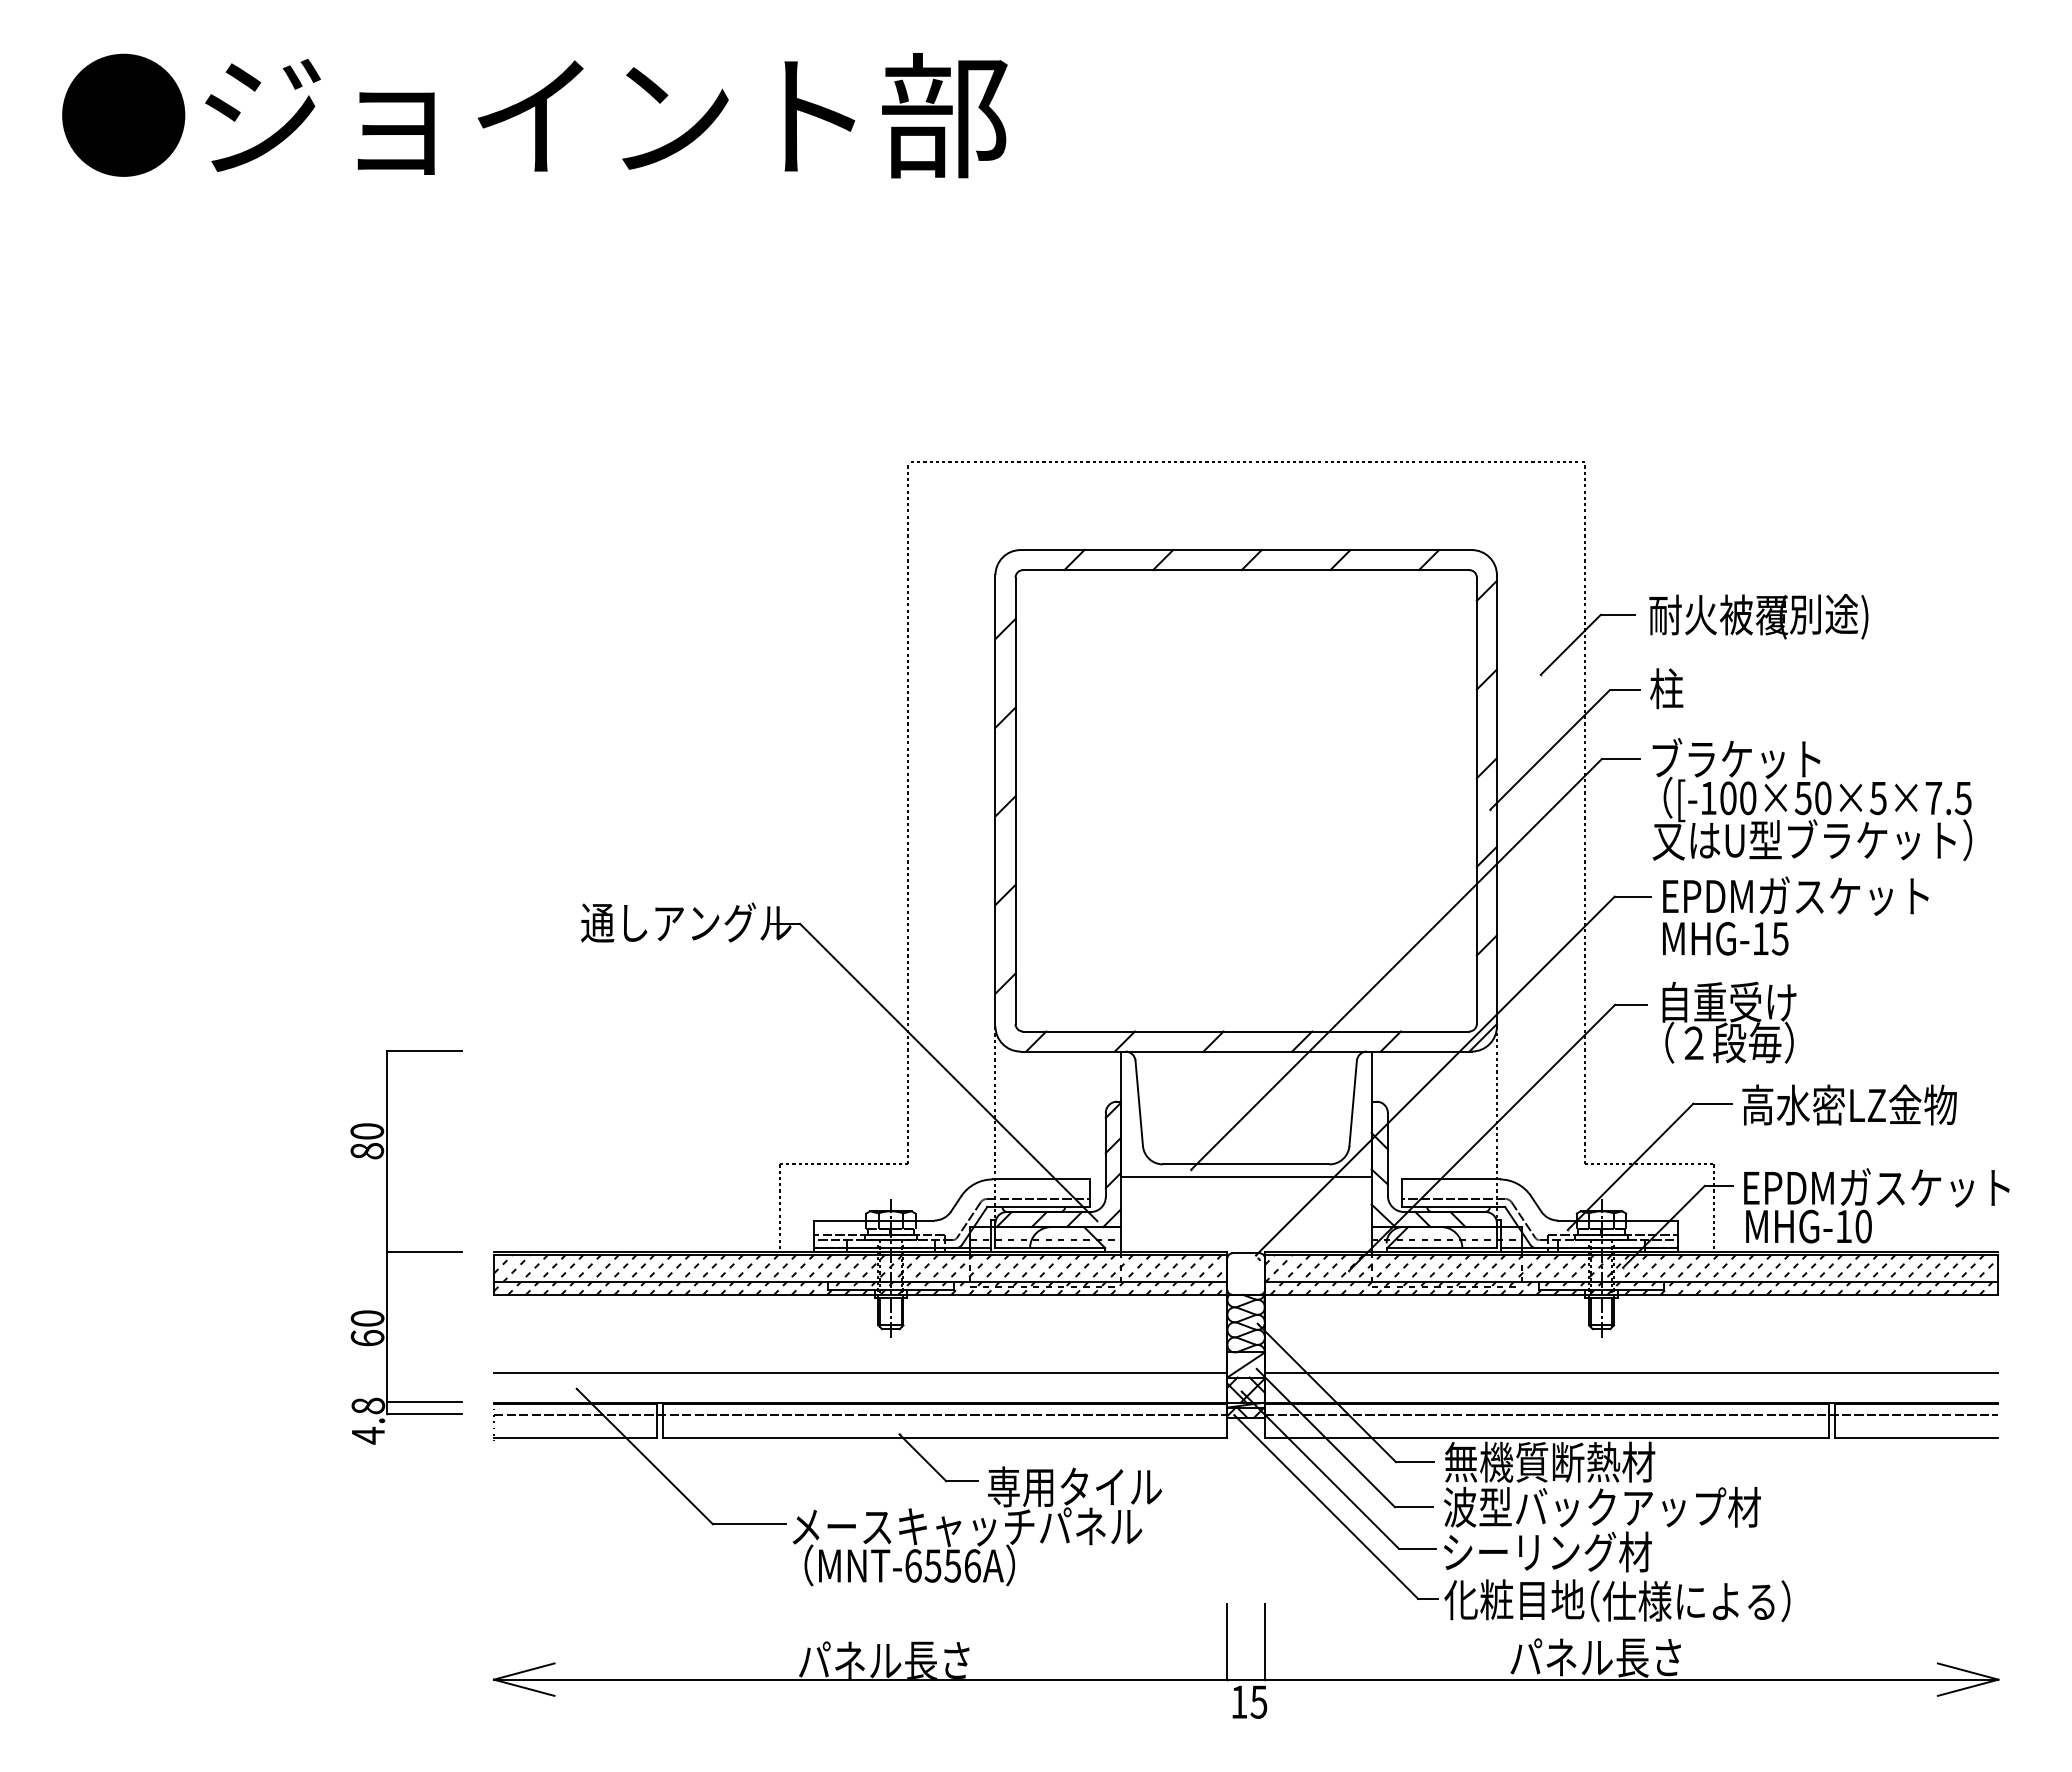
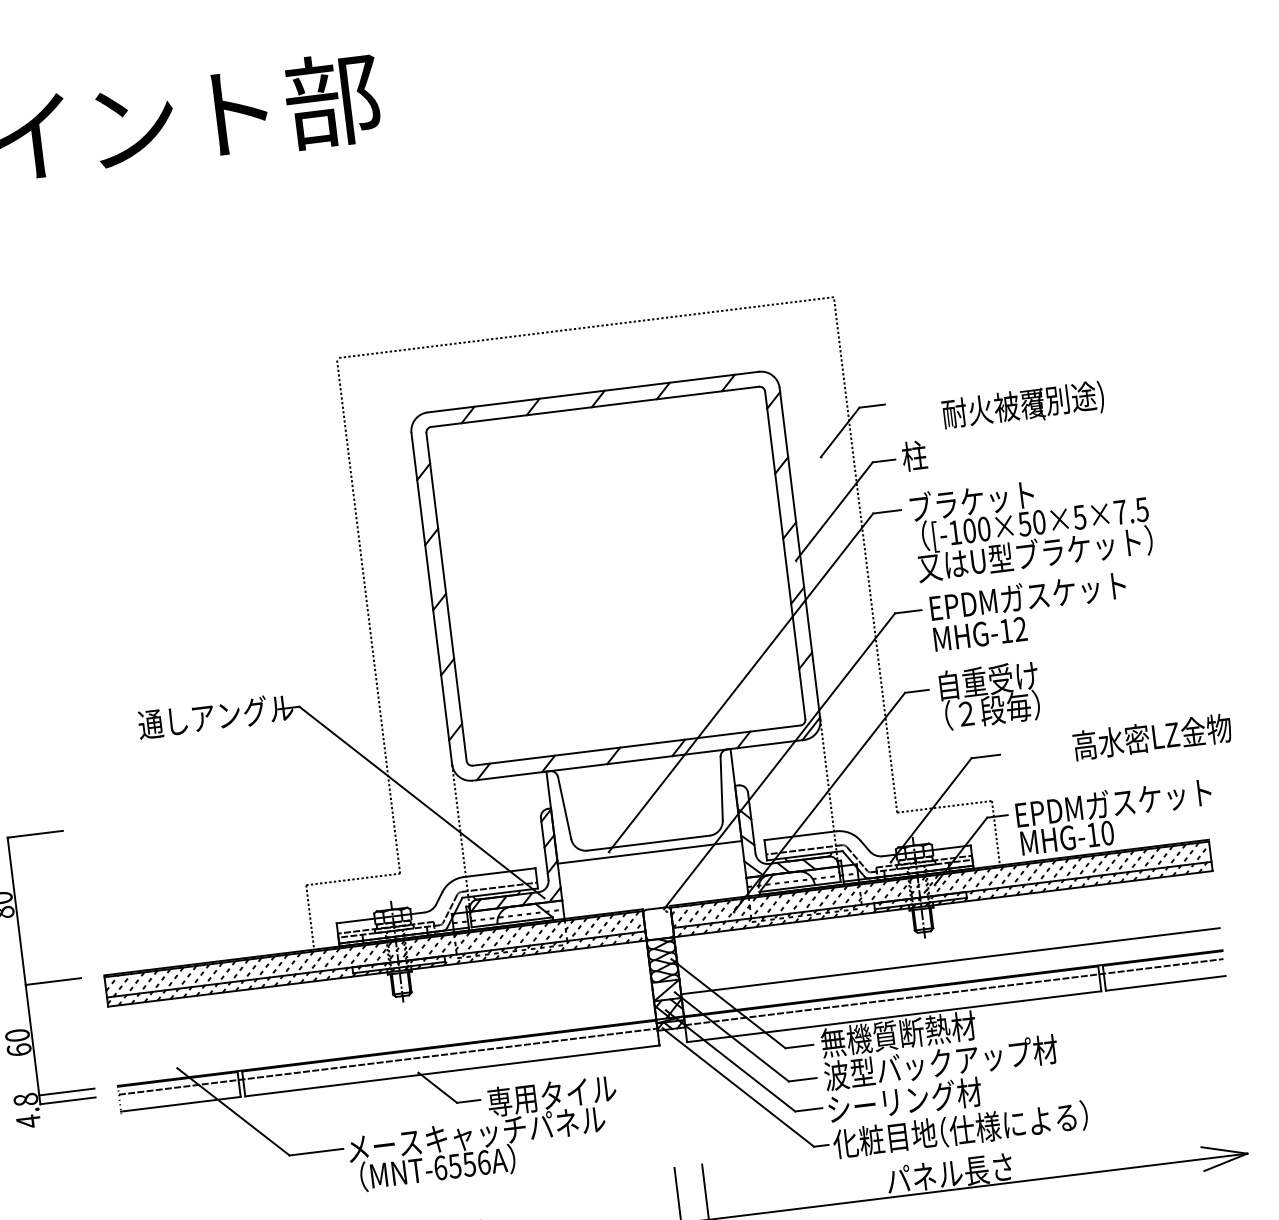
text: (1758, 616) -> (1022, 406), moved
text: (1779, 938) -> (1019, 629), MHG-15 -> MHG-12
text: (1849, 1104) -> (1152, 736), moved
line: (860, 1372) -> (384, 1030), removed

